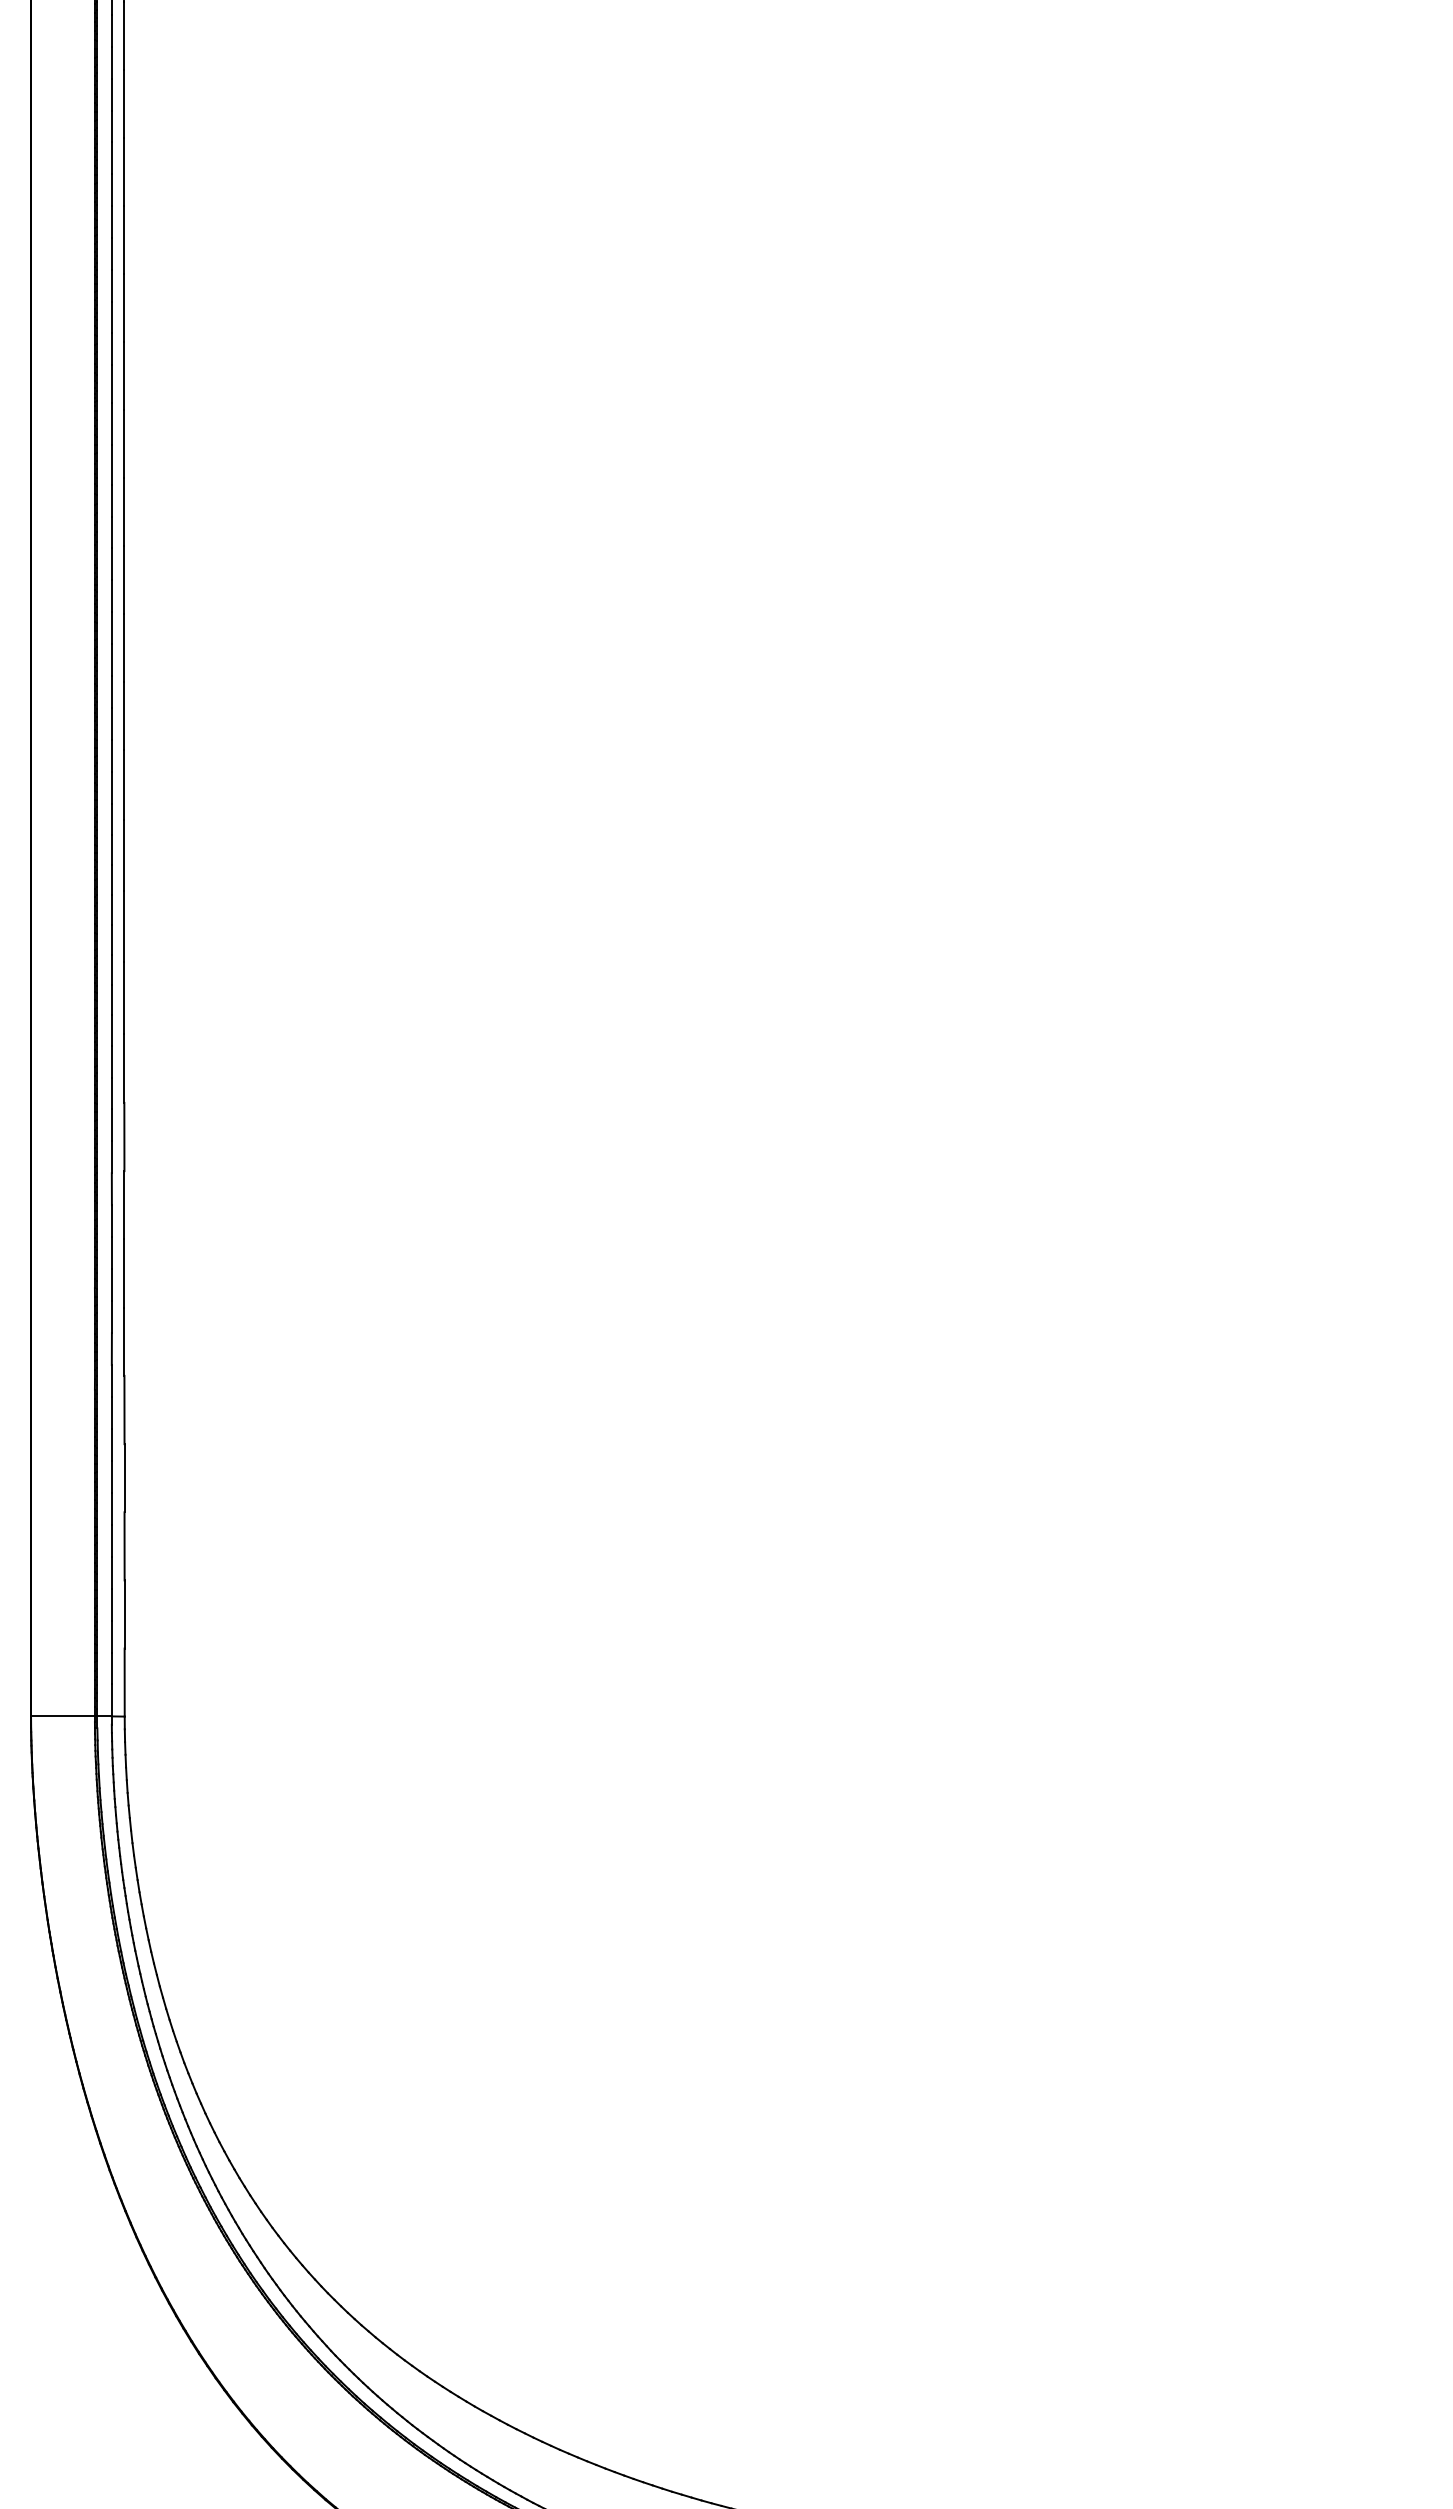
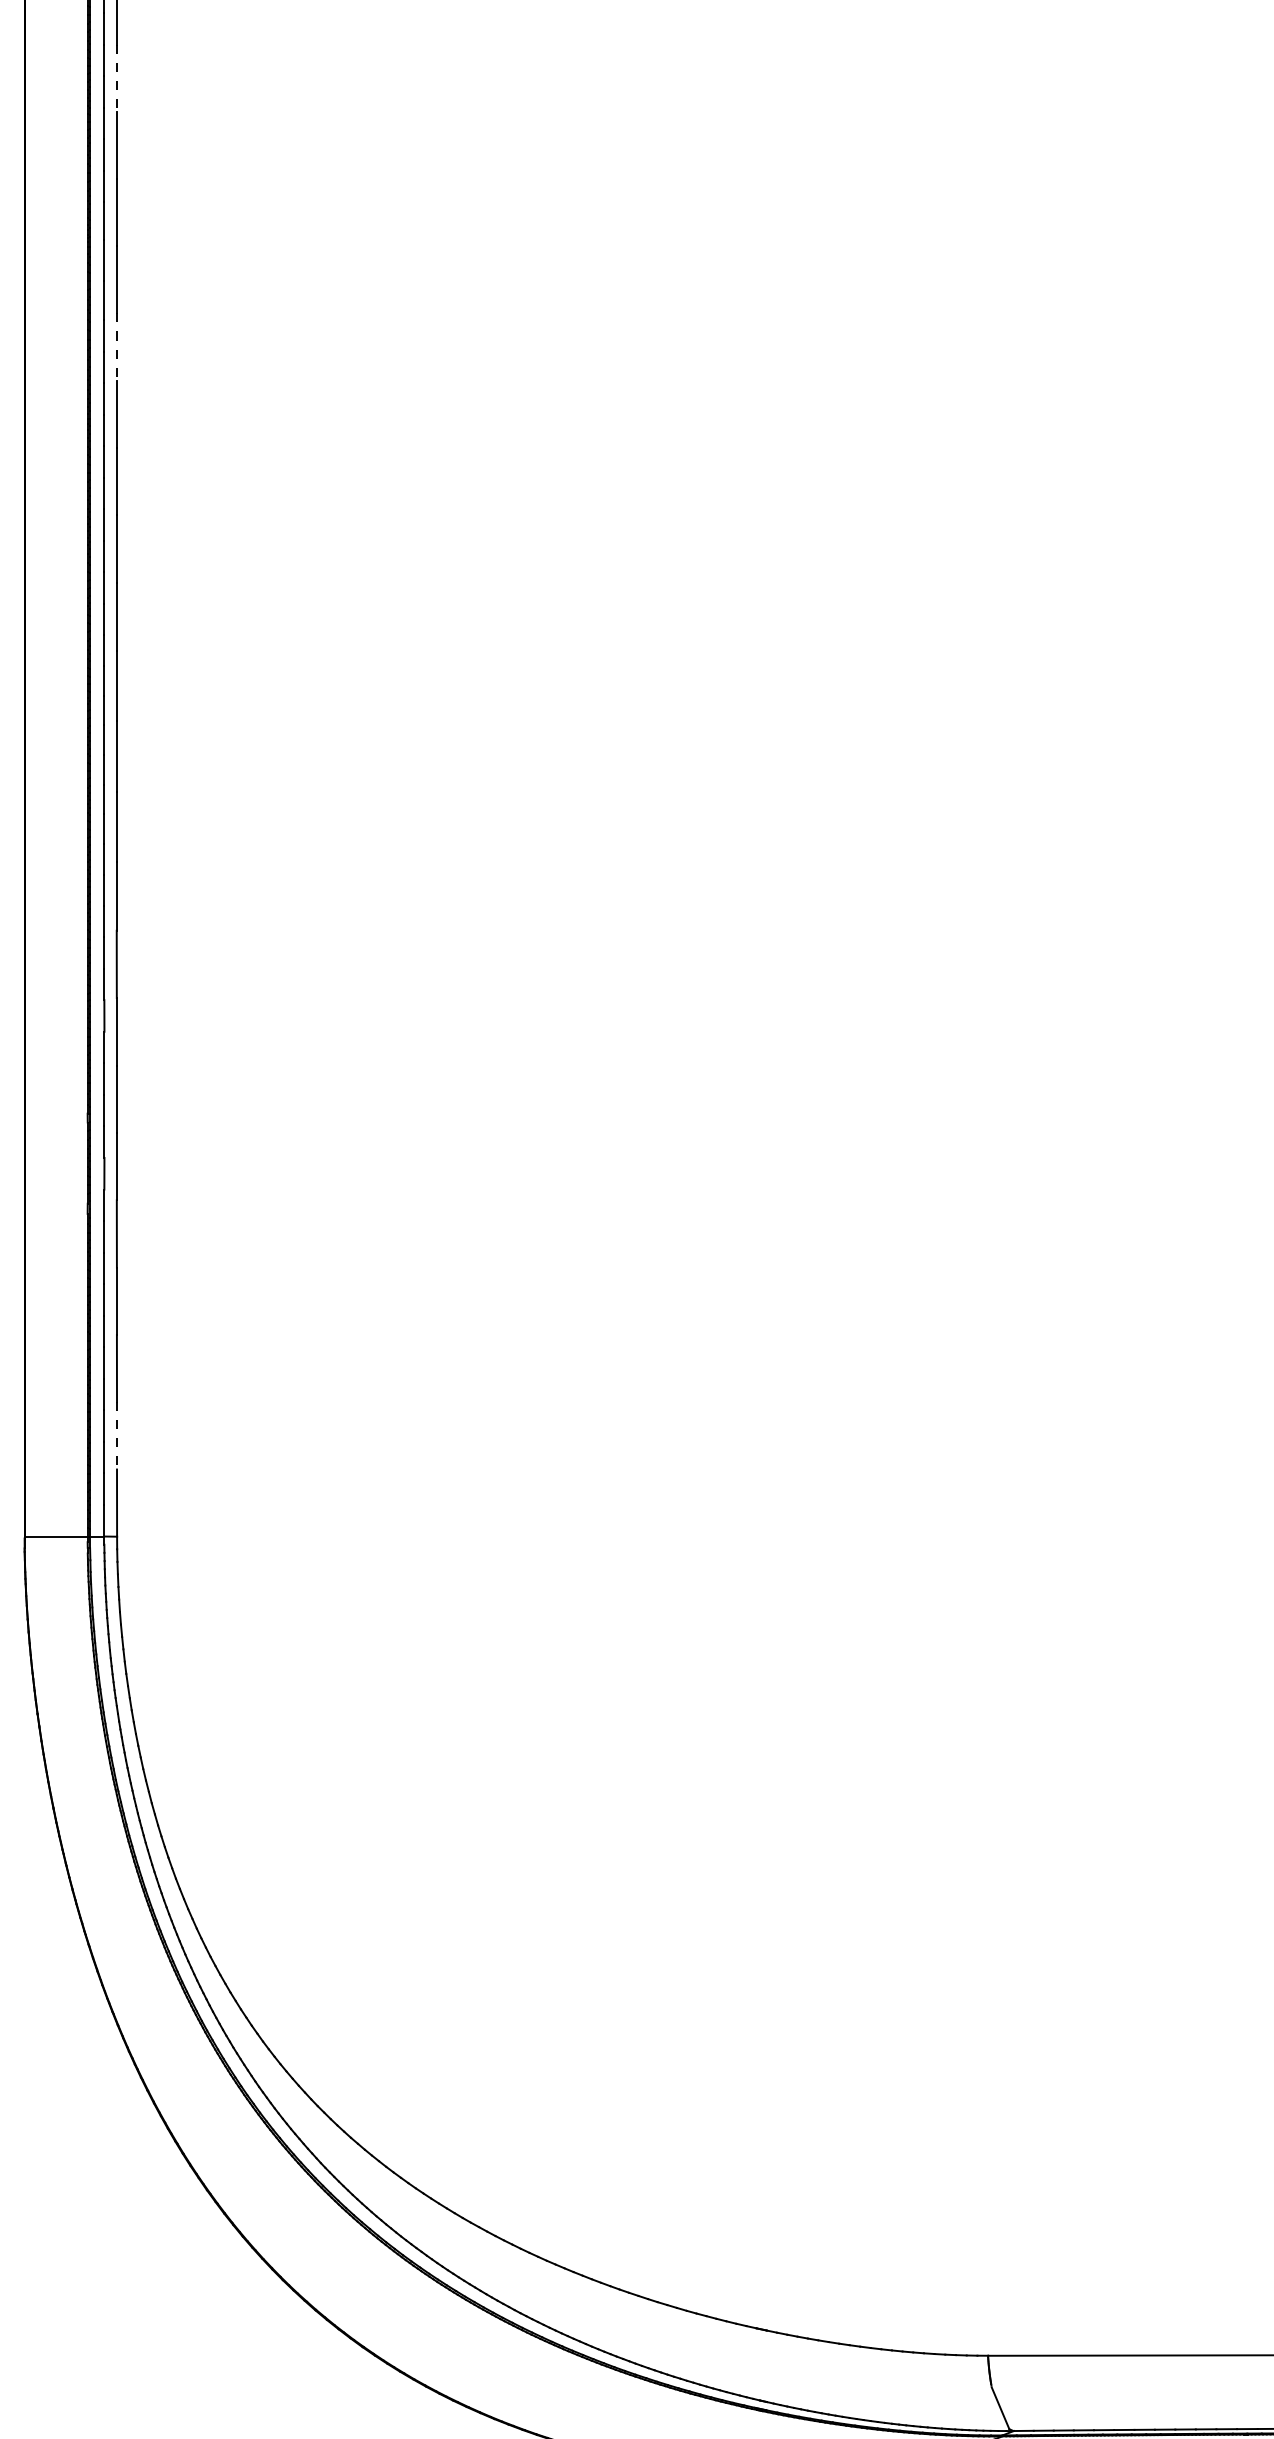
line: (124, 240) -> (116, 79), solid -> dashed
line: (124, 512) -> (116, 347), solid -> dashed
line: (124, 1614) -> (116, 1435), solid -> dashed

